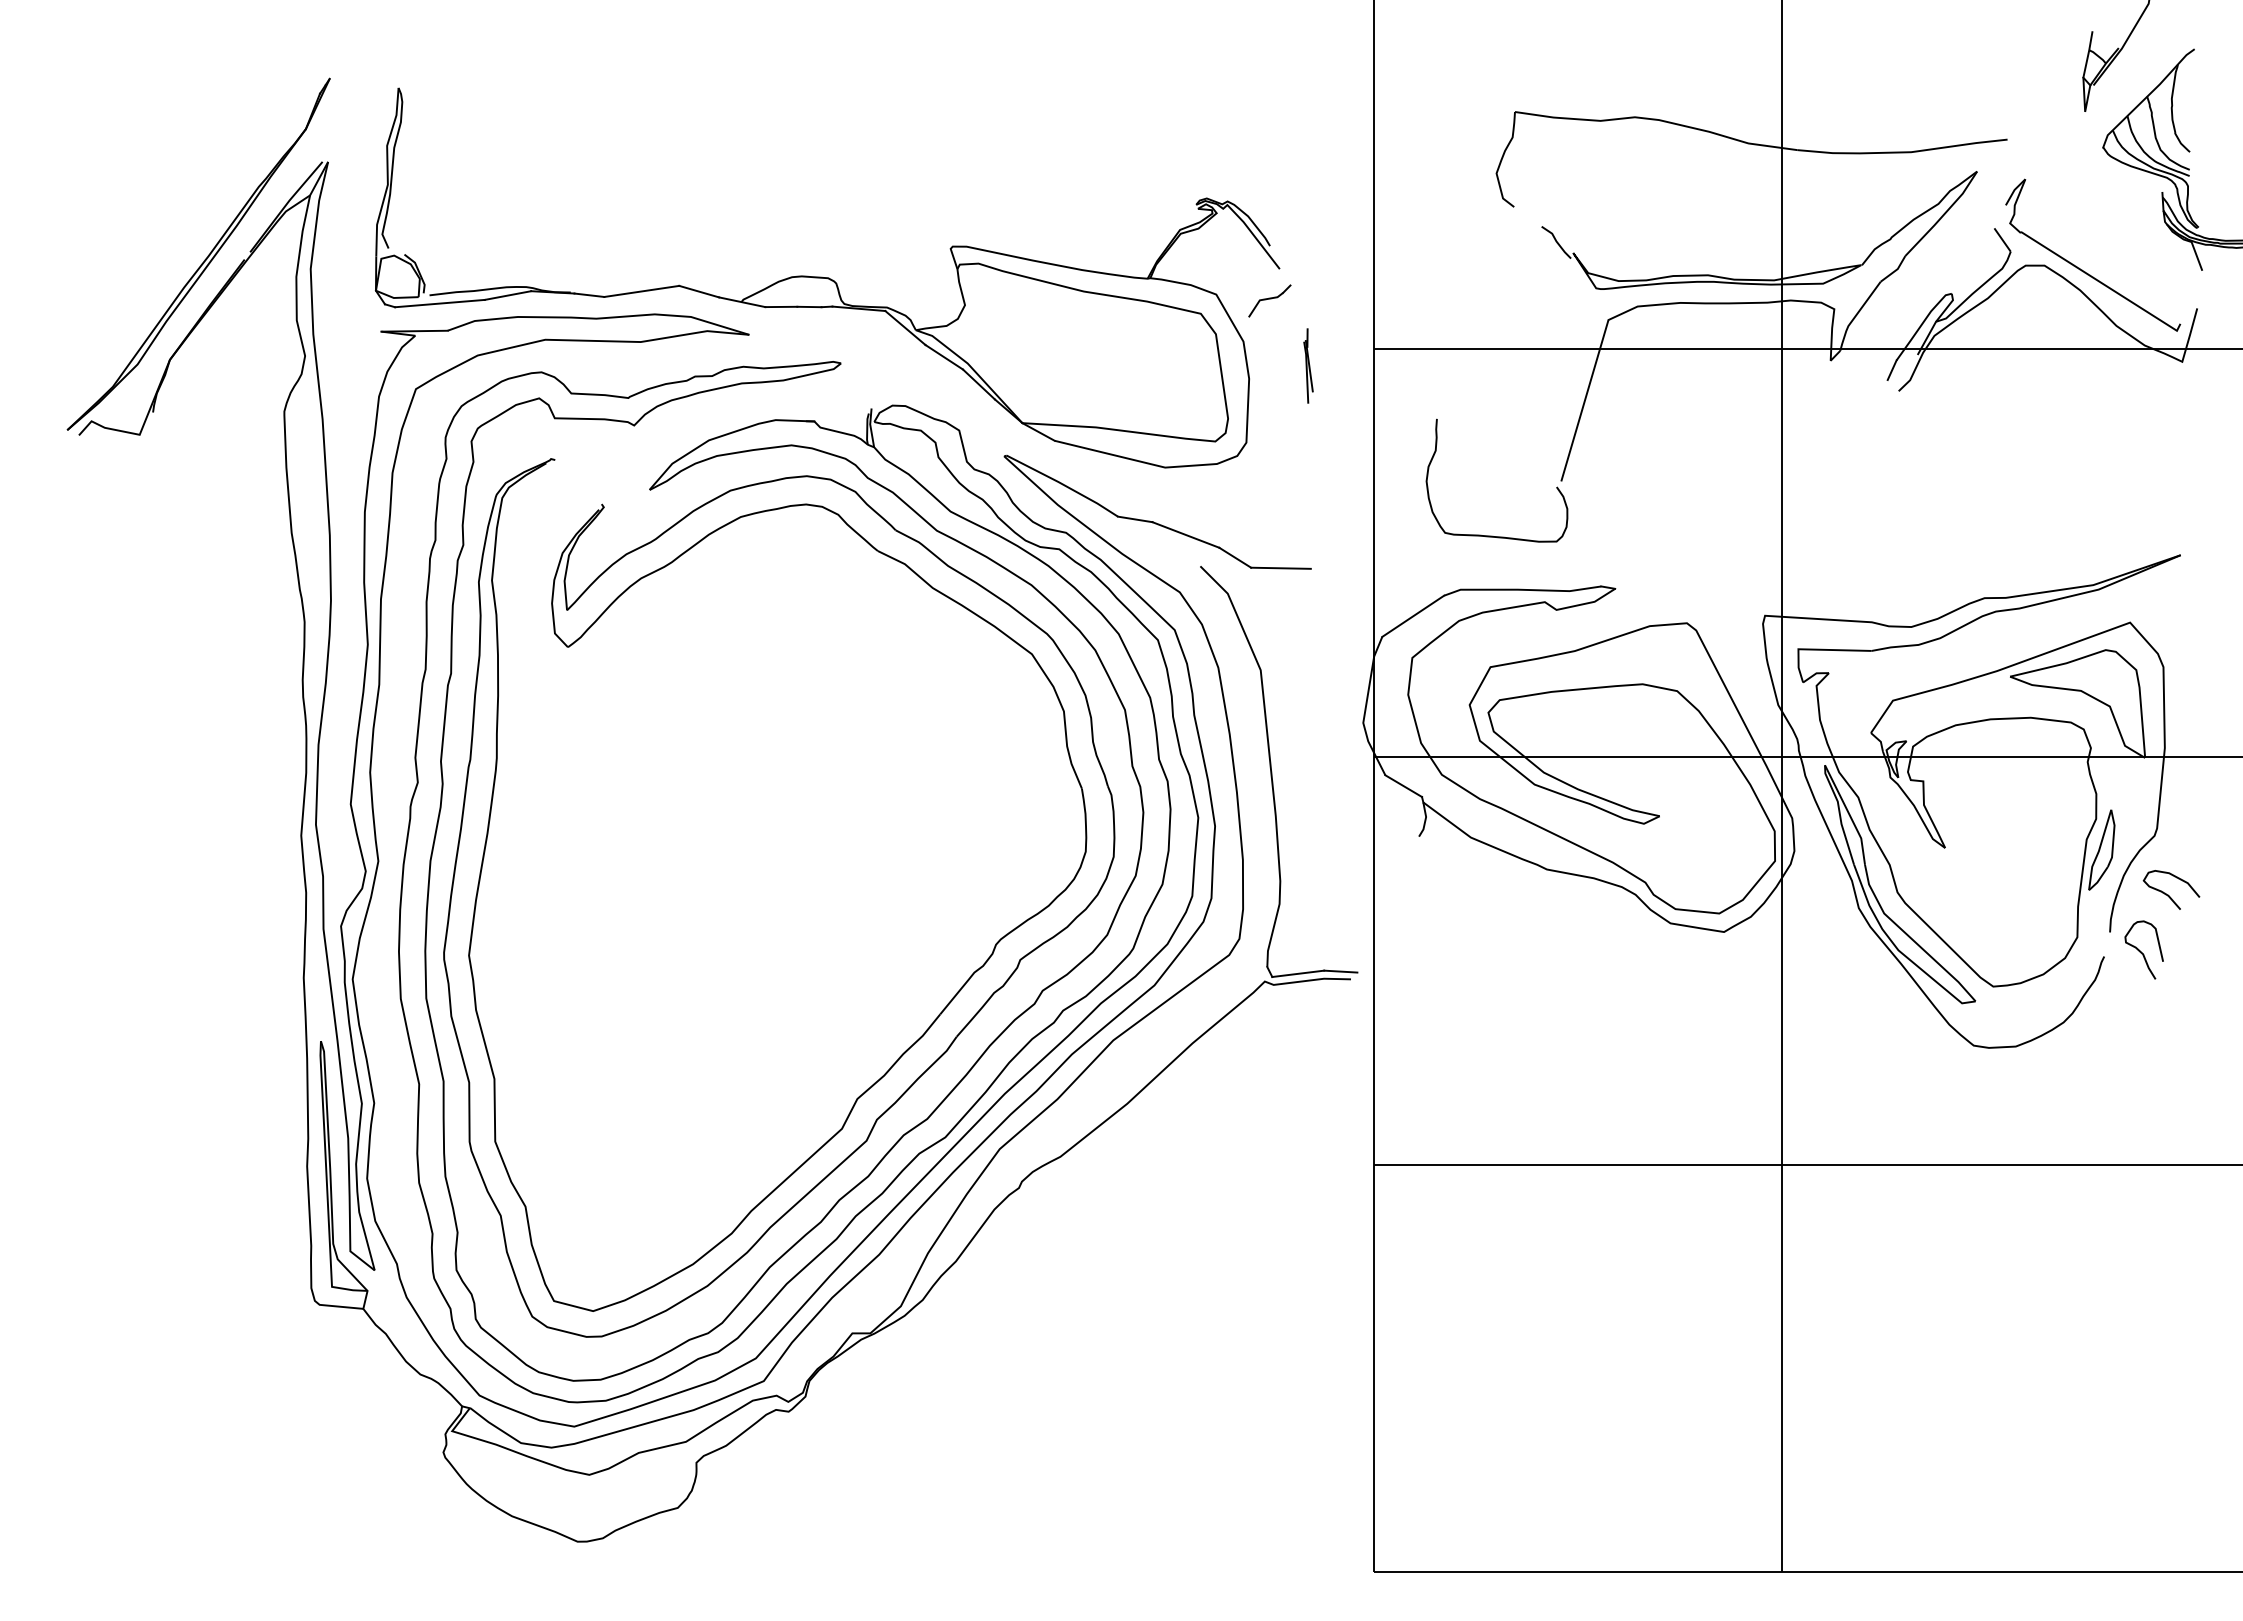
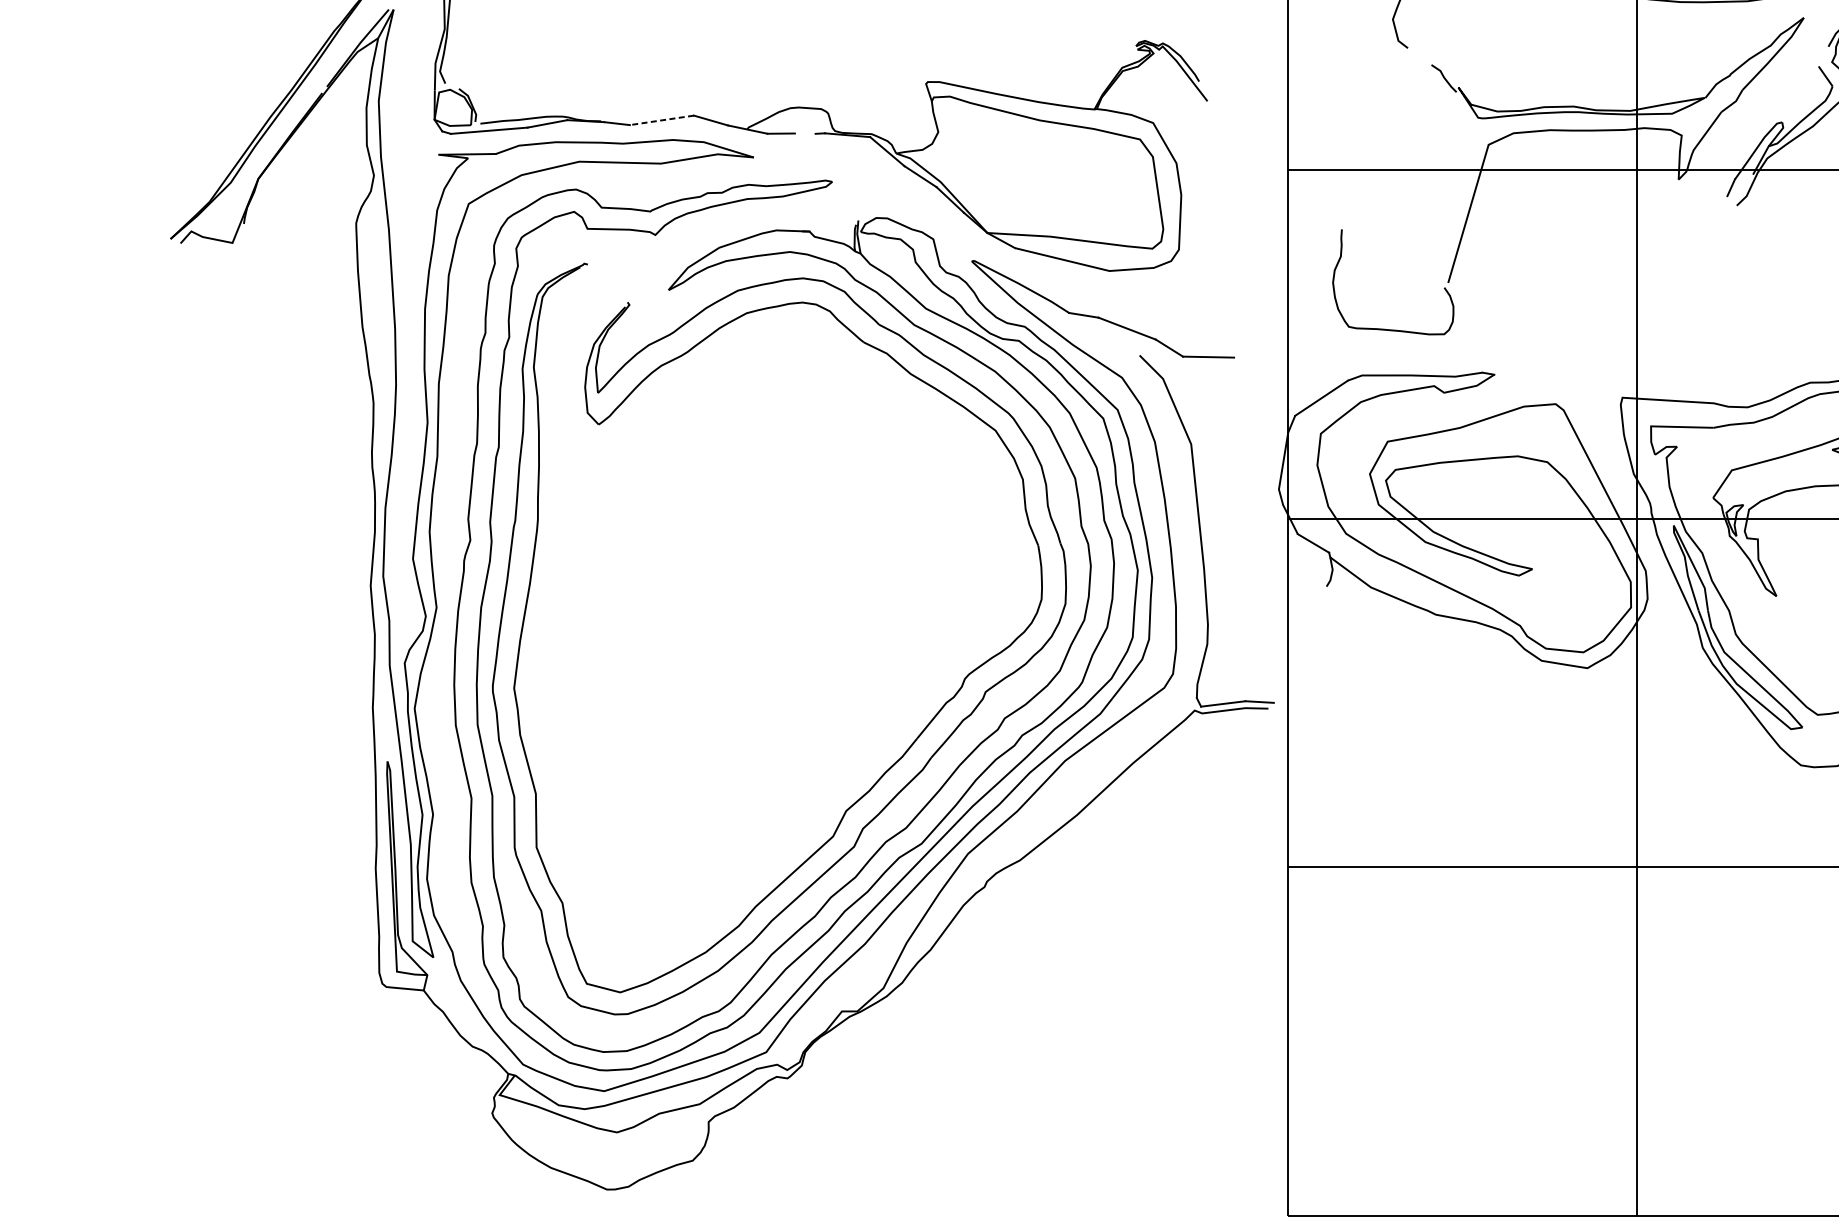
line: (641, 291) -> (661, 120), solid -> dashed
part: (1269, 300) -> (1198, 128), removed
line: (809, 306) -> (805, 133), removed
part: (1308, 365) -> (1232, 183), removed

